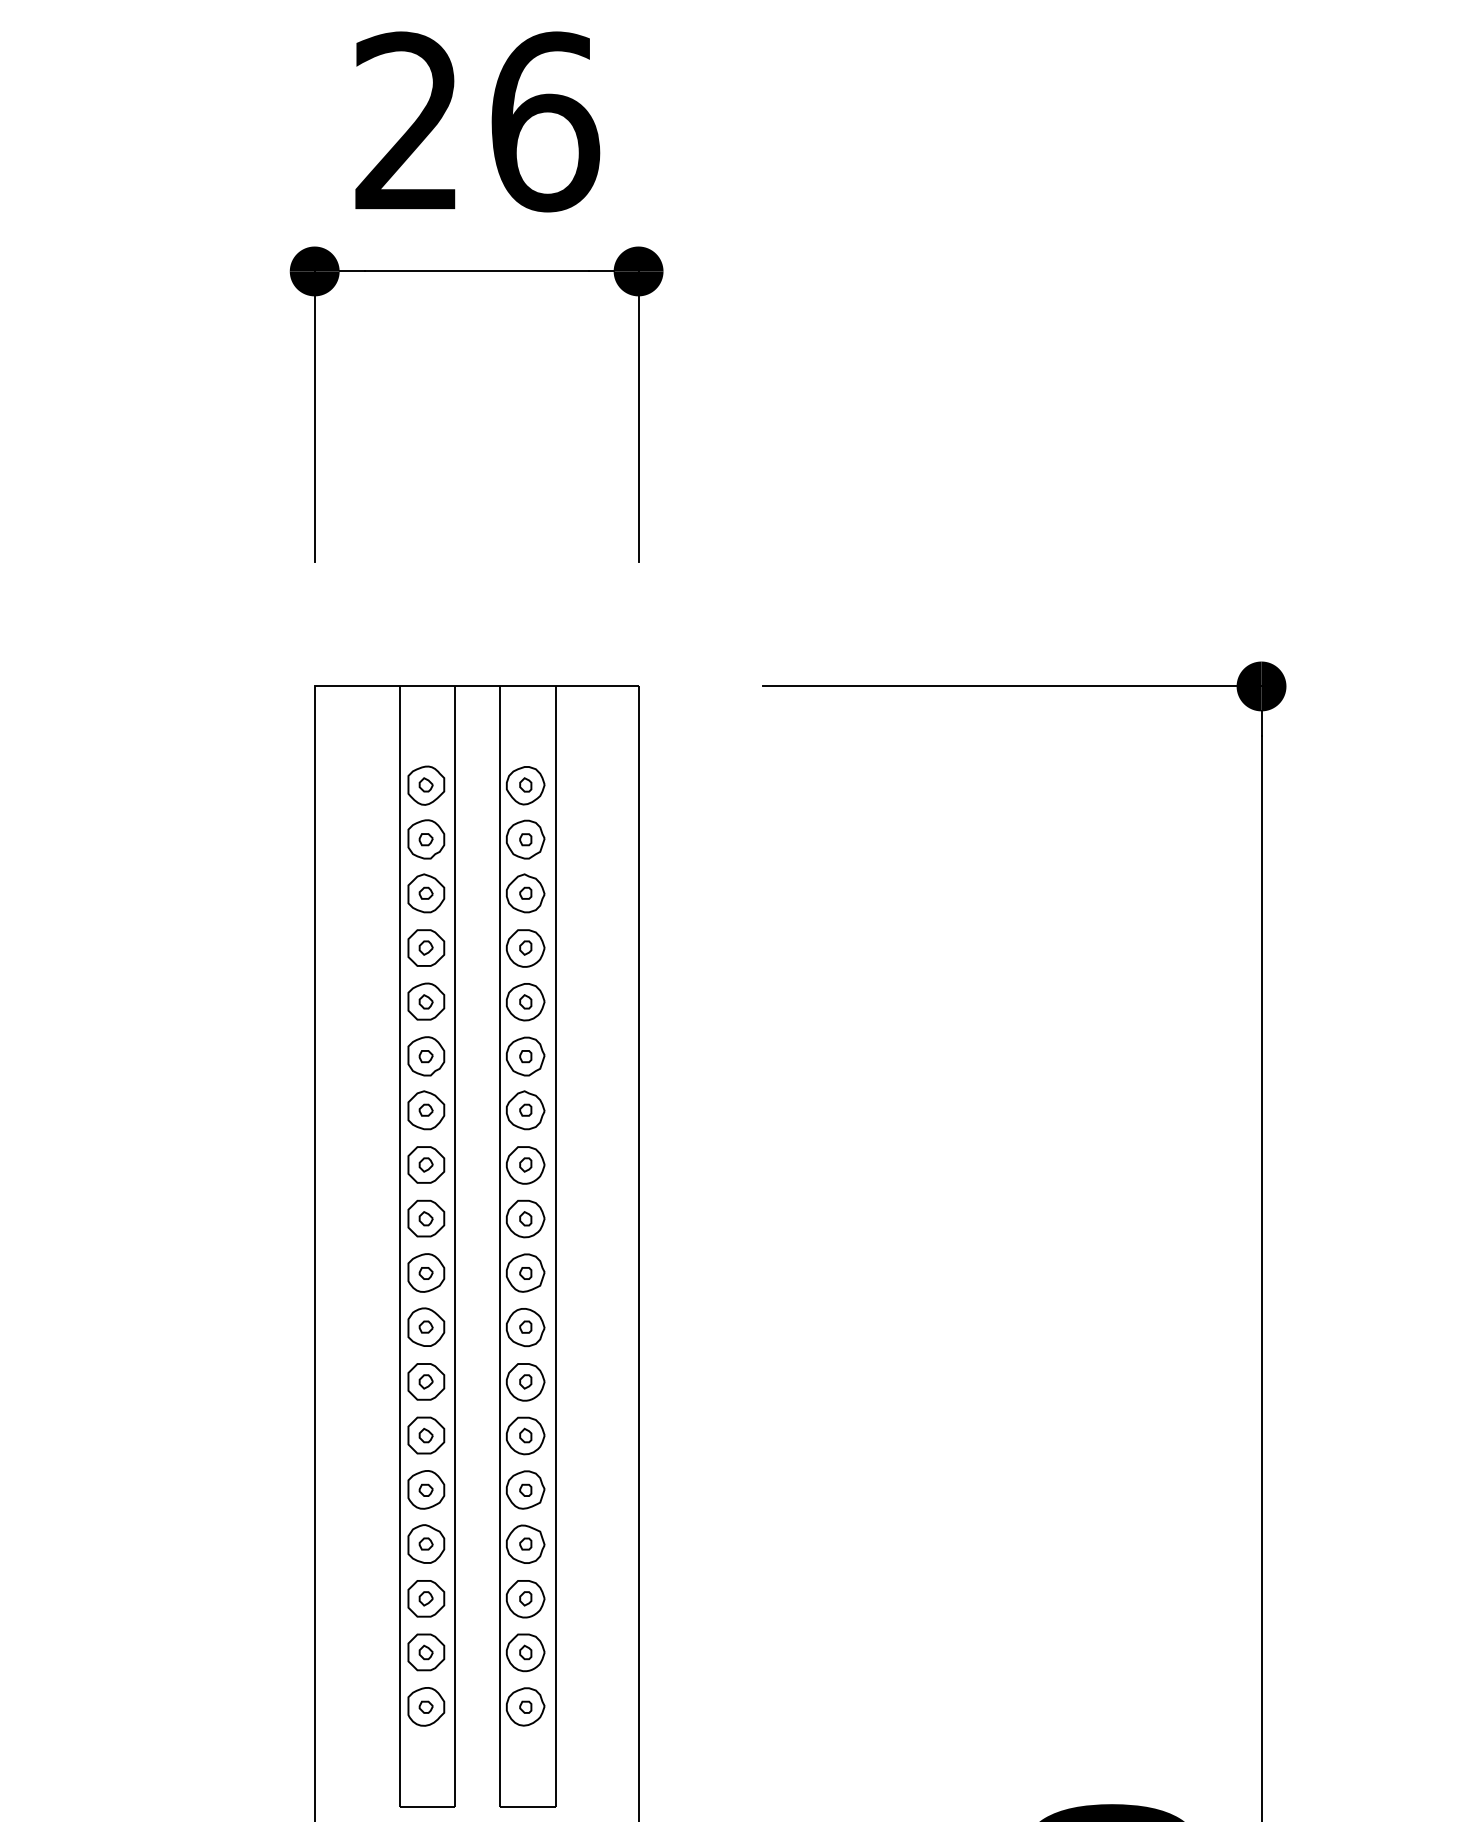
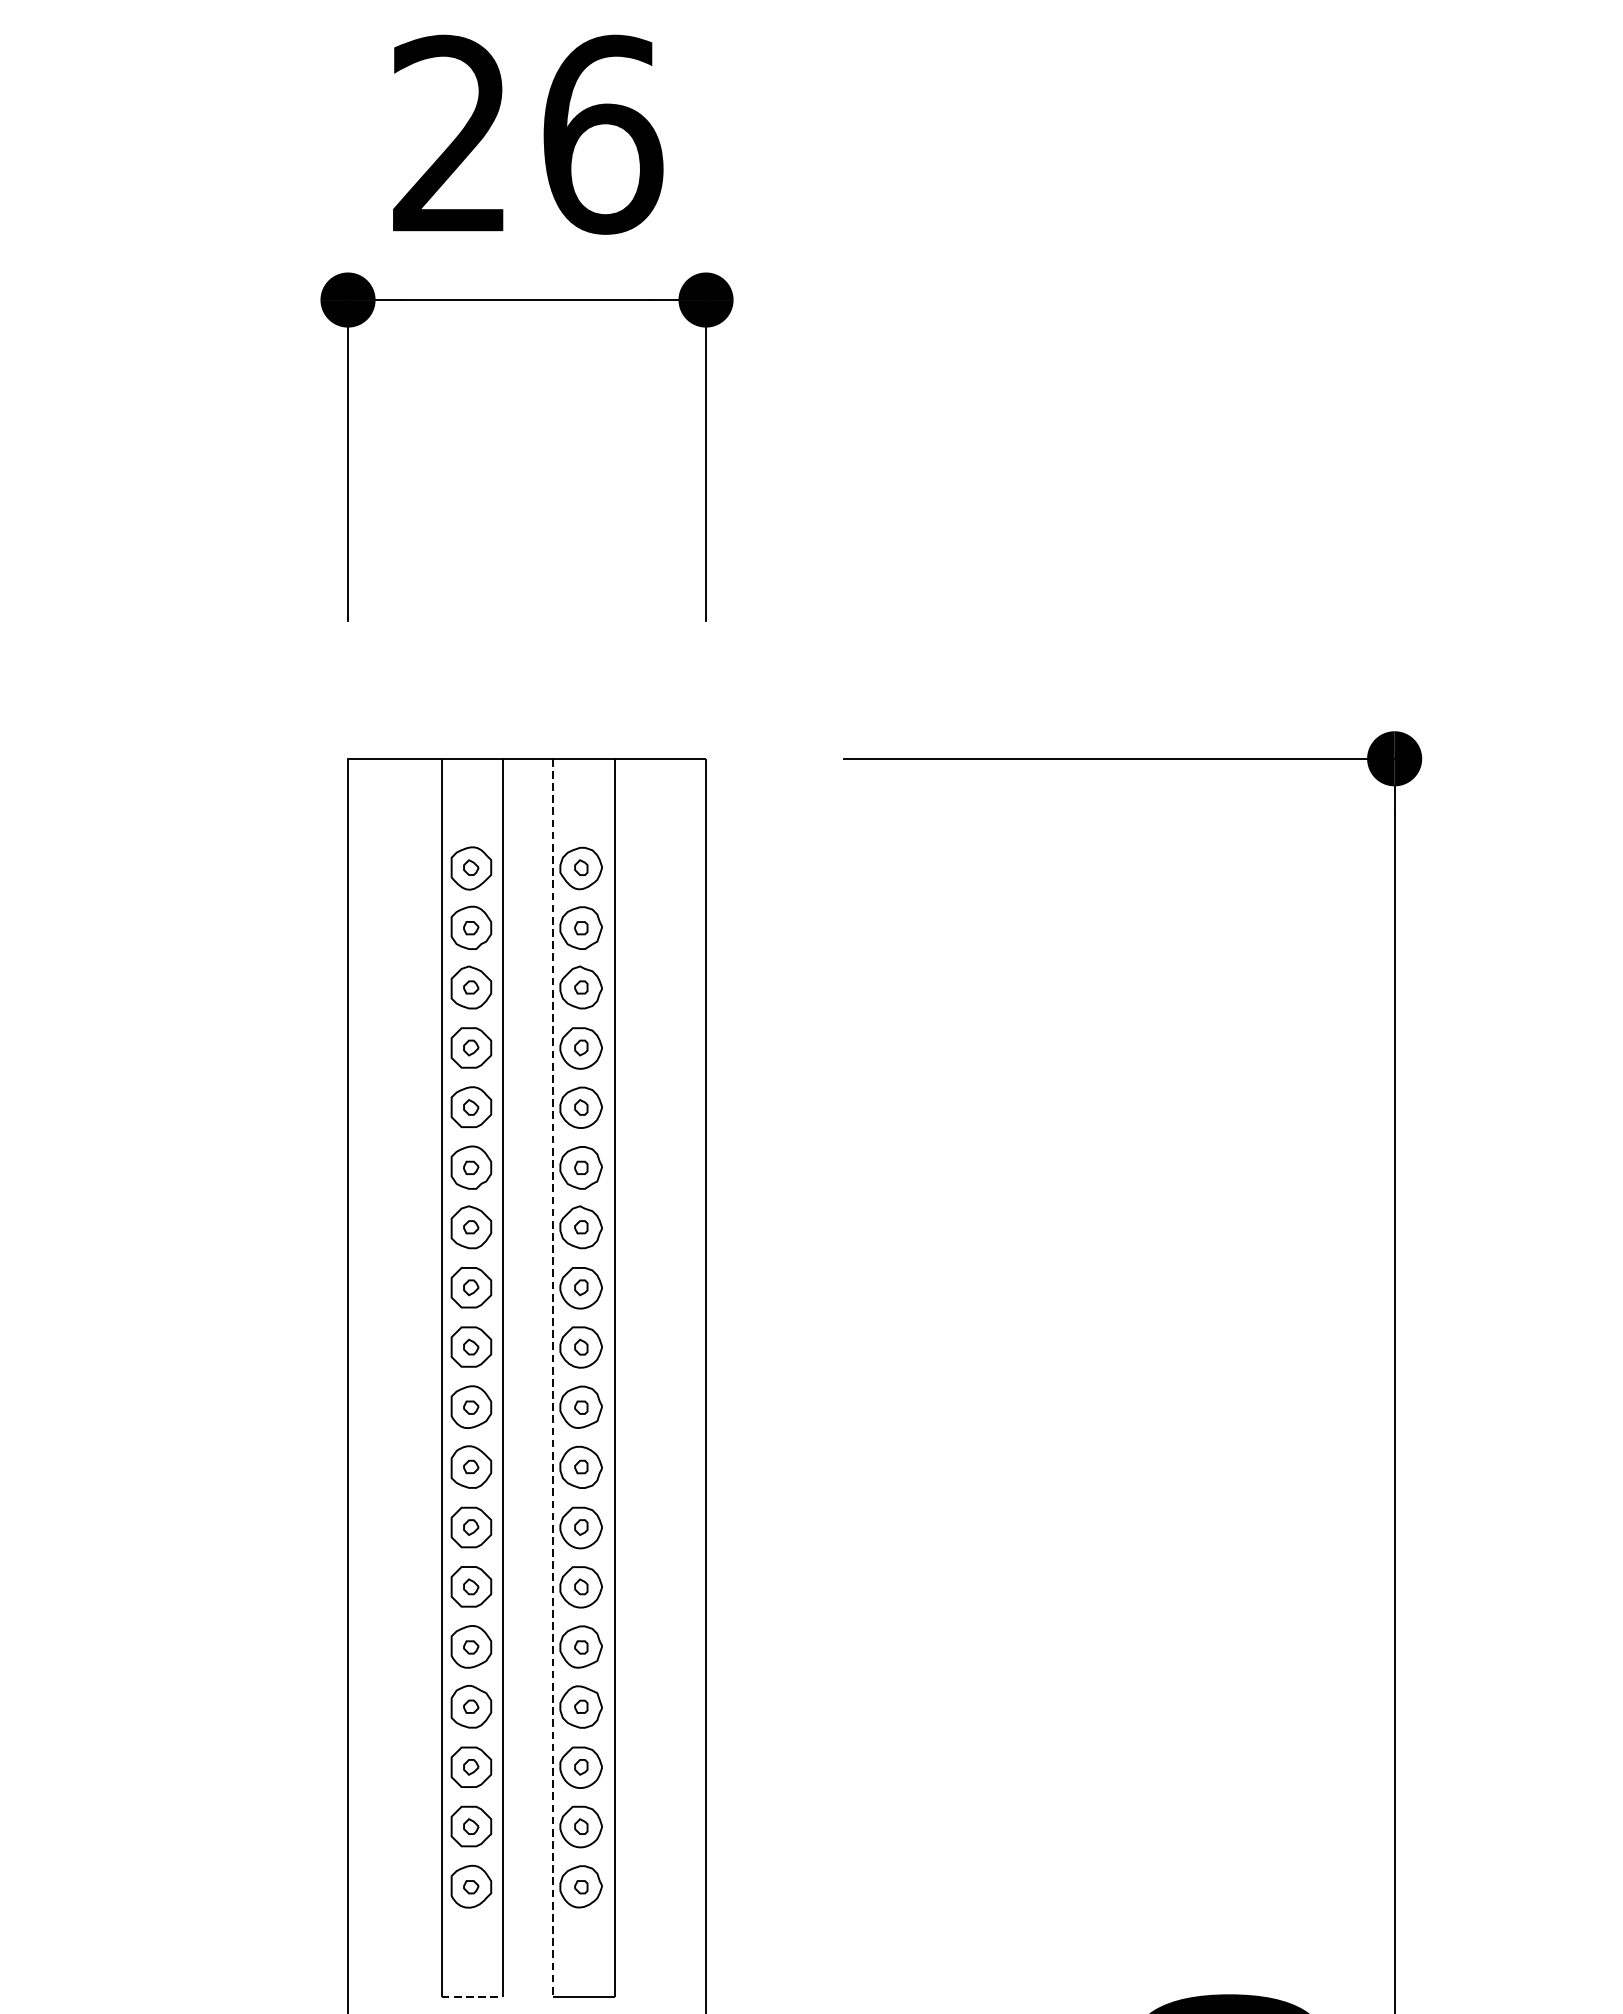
line: (500, 1247) -> (553, 1378), solid -> dashed
line: (427, 1806) -> (472, 1996), solid -> dashed

